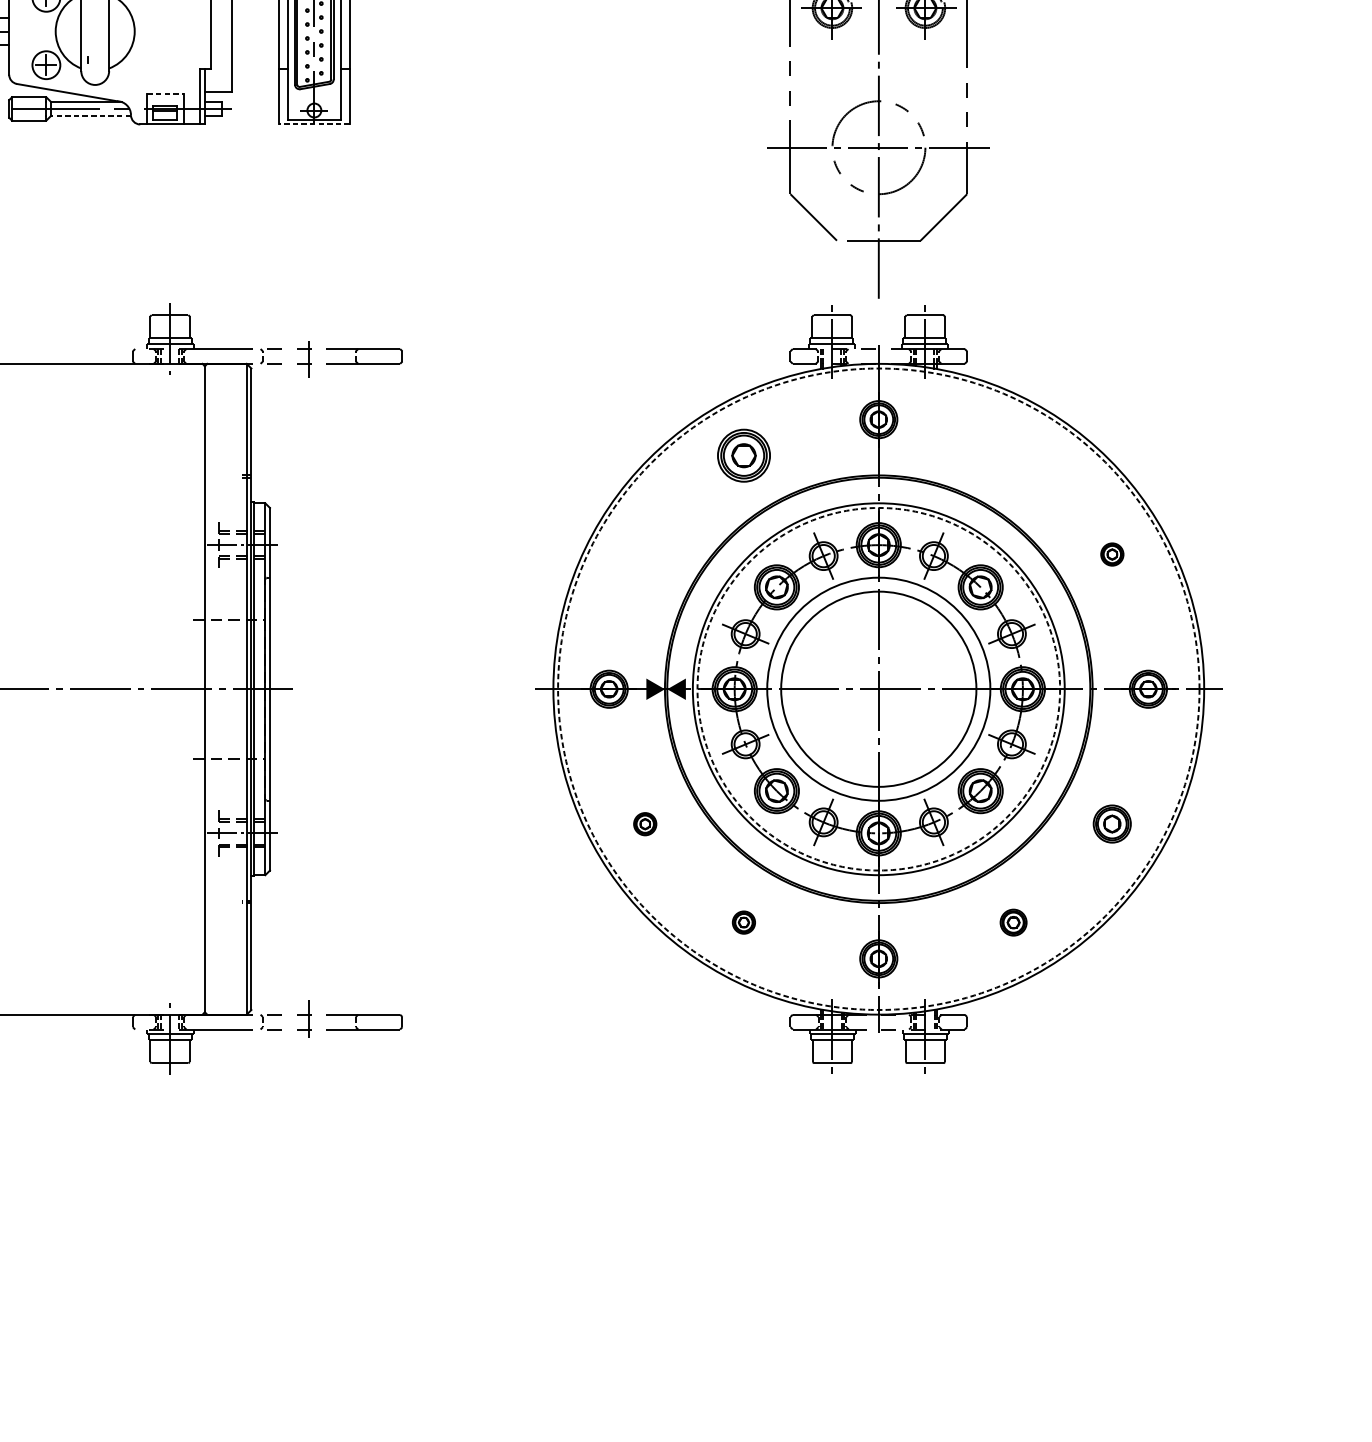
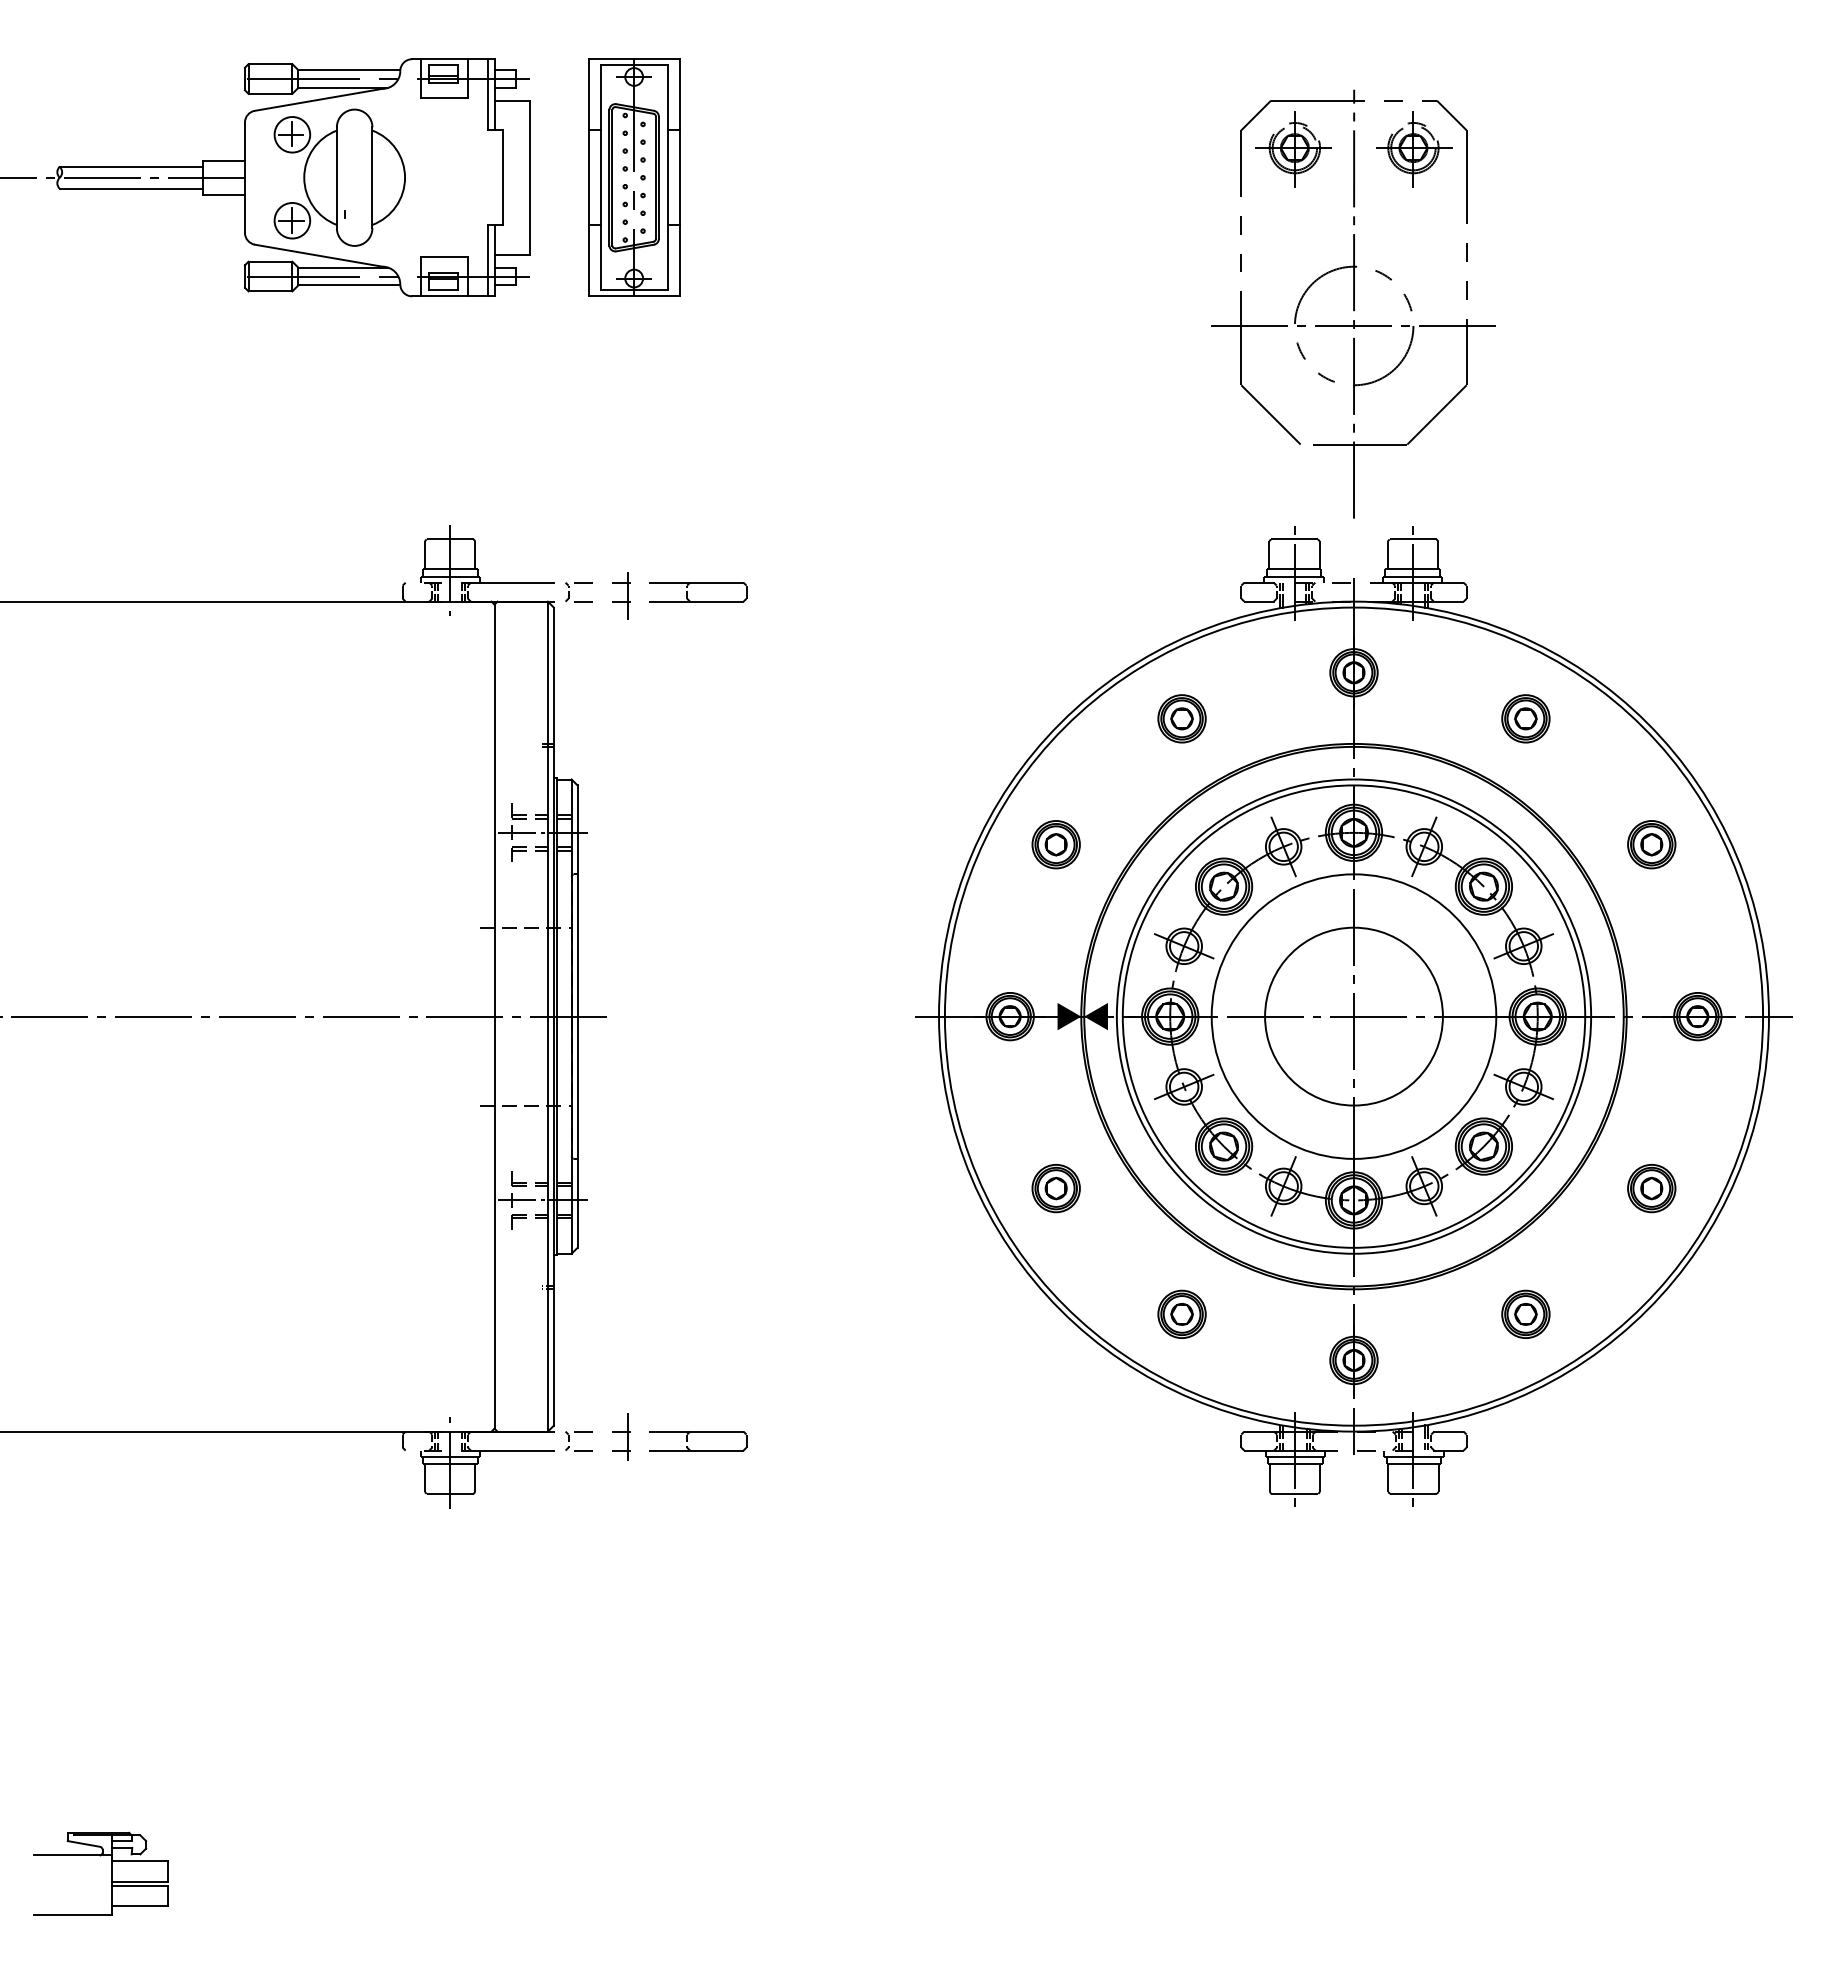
line: (165, 94) -> (444, 257), dashed -> solid
line: (90, 115) -> (348, 285), dashed -> solid
line: (313, 124) -> (633, 296), dashed -> solid
part: (743, 455) -> (1181, 718), size x0.71
part: (1013, 455) -> (1525, 718), added
part: (644, 554) -> (1055, 844), added
part: (1112, 554) -> (1651, 844), size x1.67
circle: (878, 689) -> (1353, 1016), dashed -> solid
circle: (878, 689) -> (1353, 1016), dashed -> solid
circle: (878, 689) -> (1353, 1016), size x0.71
part: (644, 824) -> (1055, 1188), size x1.67
part: (743, 922) -> (1181, 1313), size x1.67
part: (1013, 922) -> (1525, 1313), size x1.43

